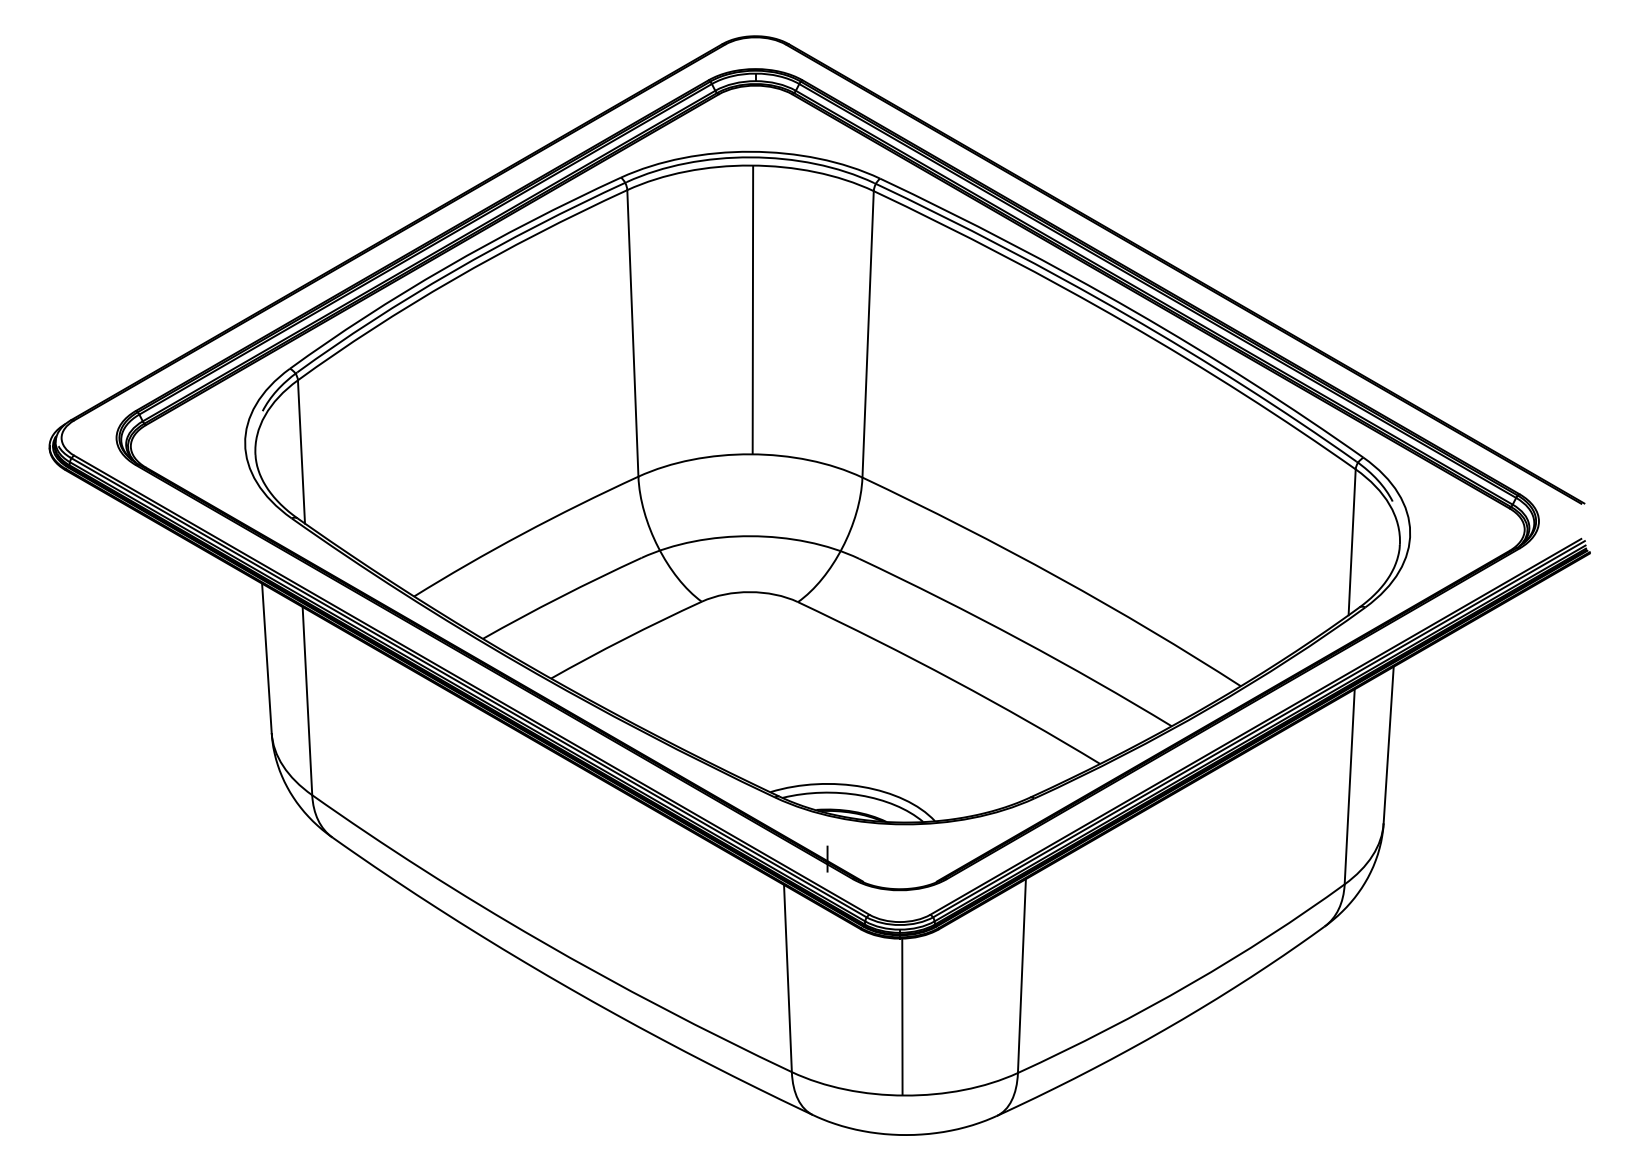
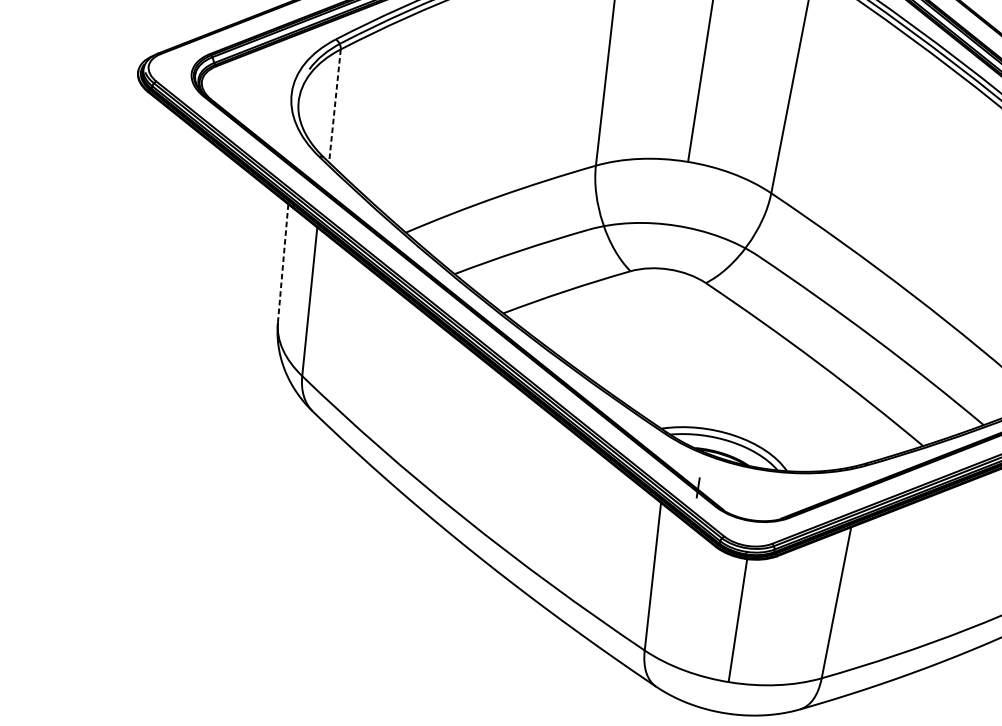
line: (301, 451) -> (335, 105), solid -> dashed
line: (266, 658) -> (282, 263), solid -> dashed

